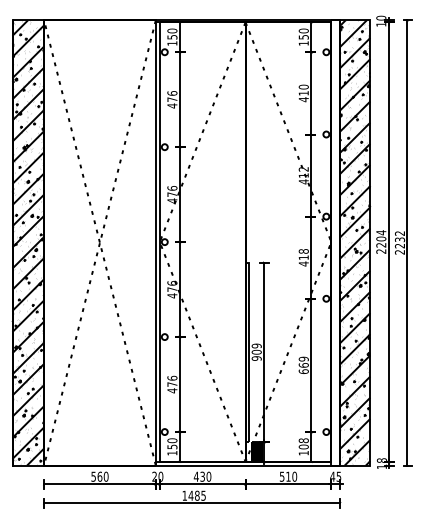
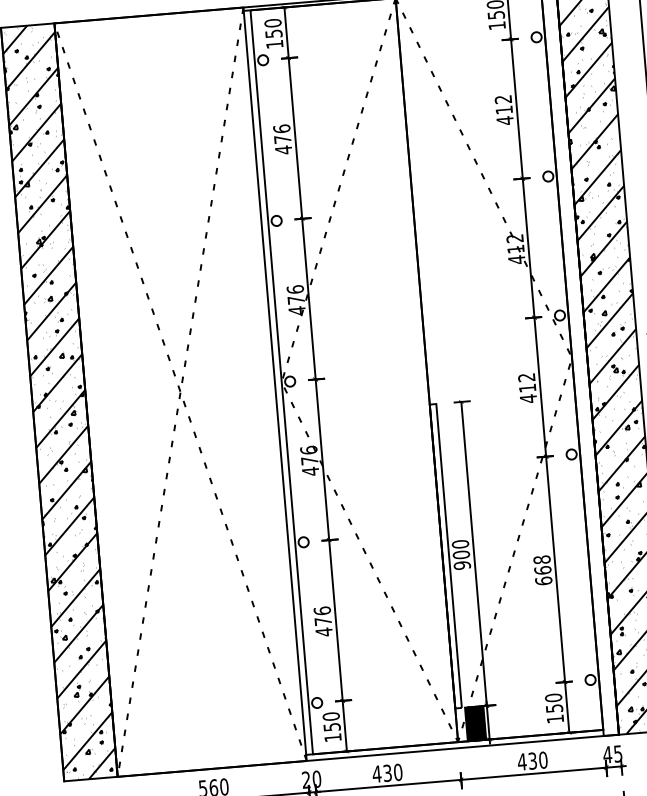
text: (303, 86) -> (502, 98), 410 -> 412
text: (303, 251) -> (526, 377), 418 -> 412
text: (256, 345) -> (460, 543), 909 -> 900
text: (303, 358) -> (541, 558), 669 -> 668
text: (303, 443) -> (553, 702), 108 -> 150
text: (284, 476) -> (526, 761), 510 -> 430

